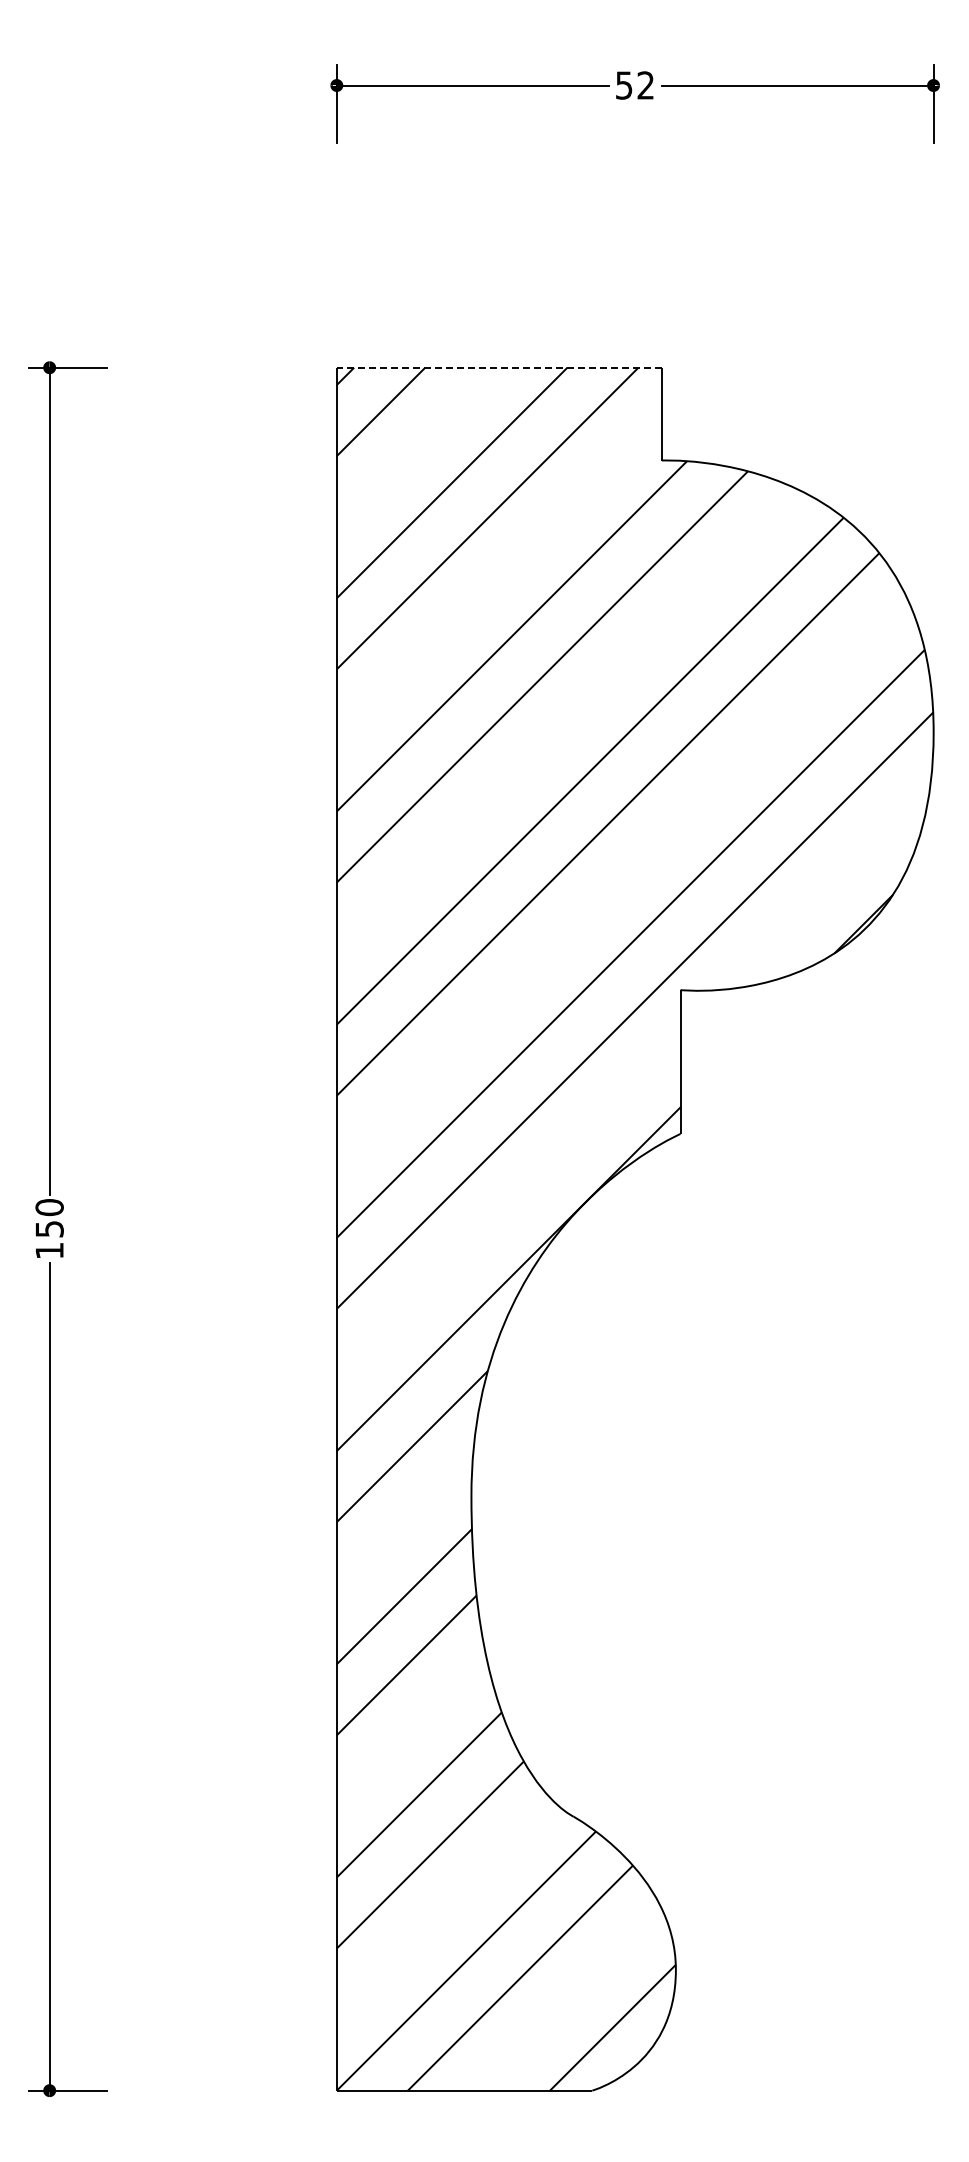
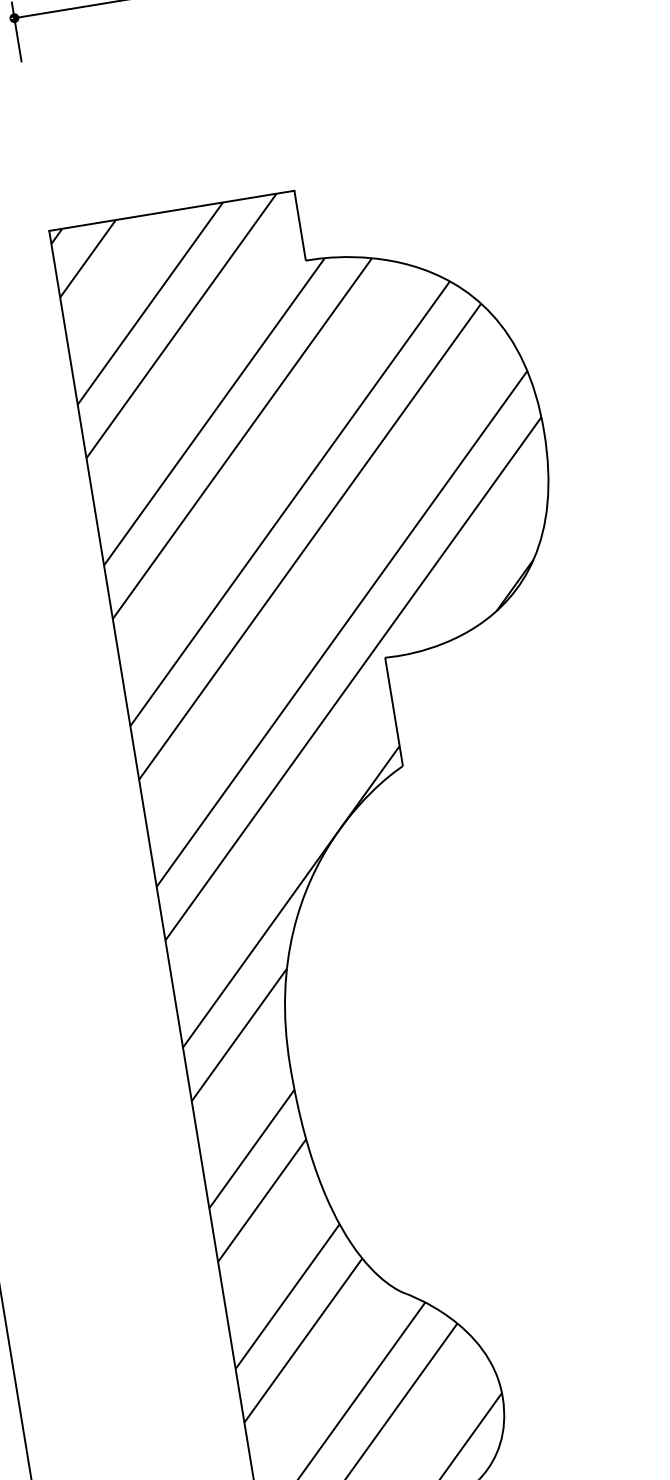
line: (499, 367) -> (171, 210), dashed -> solid

